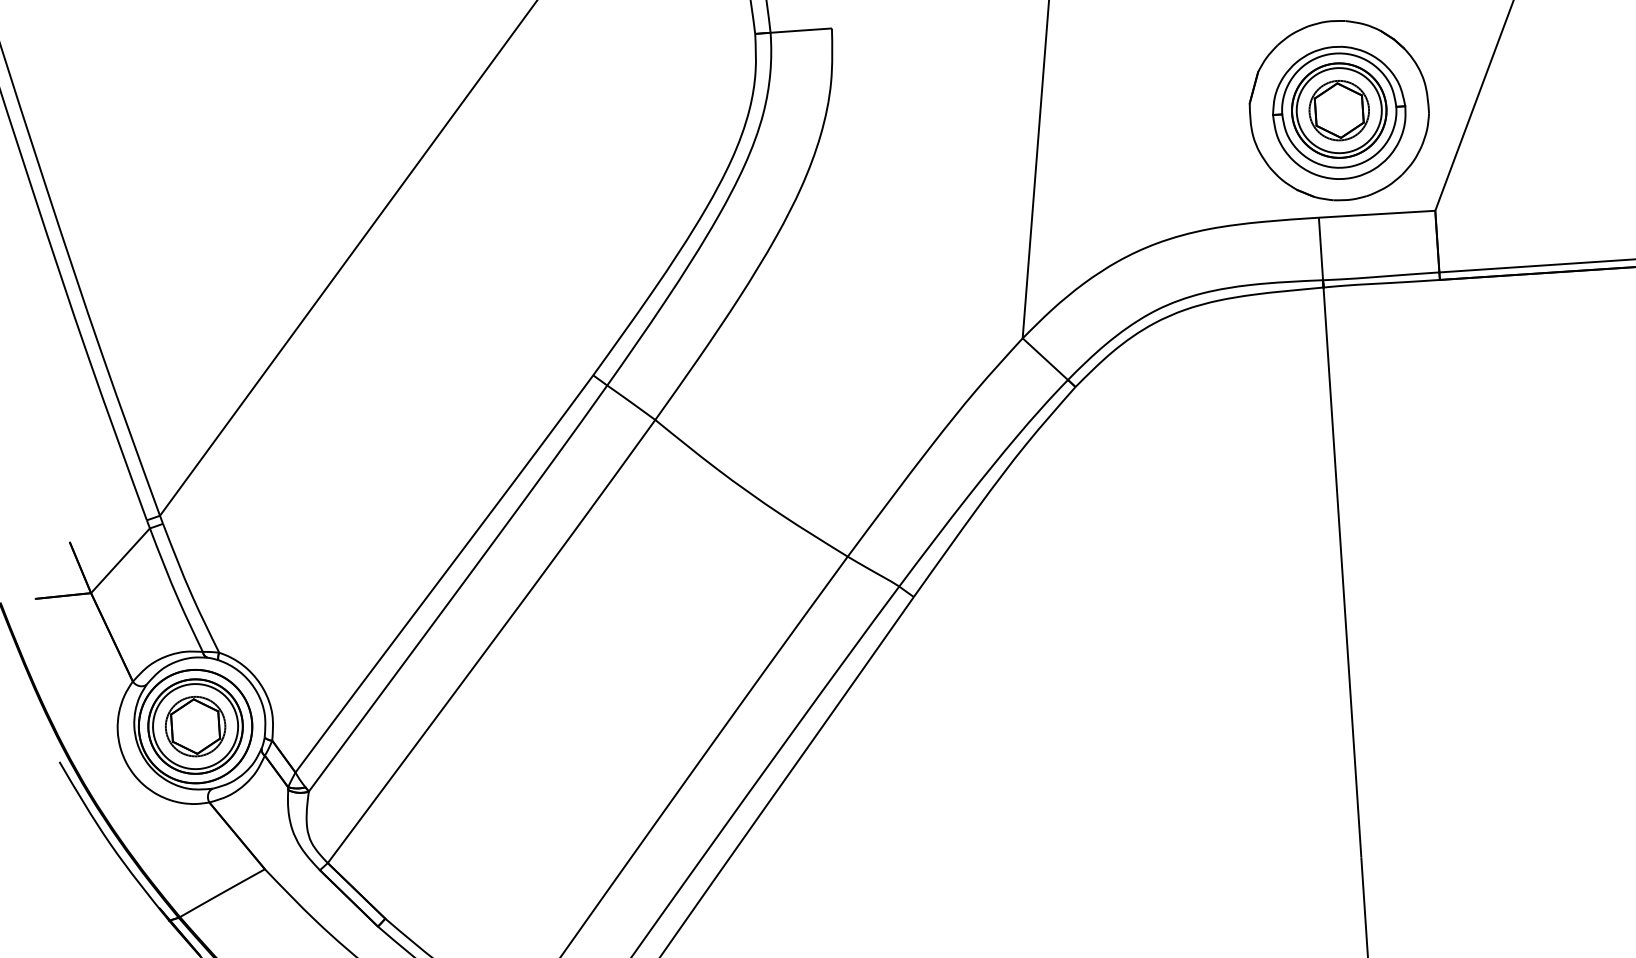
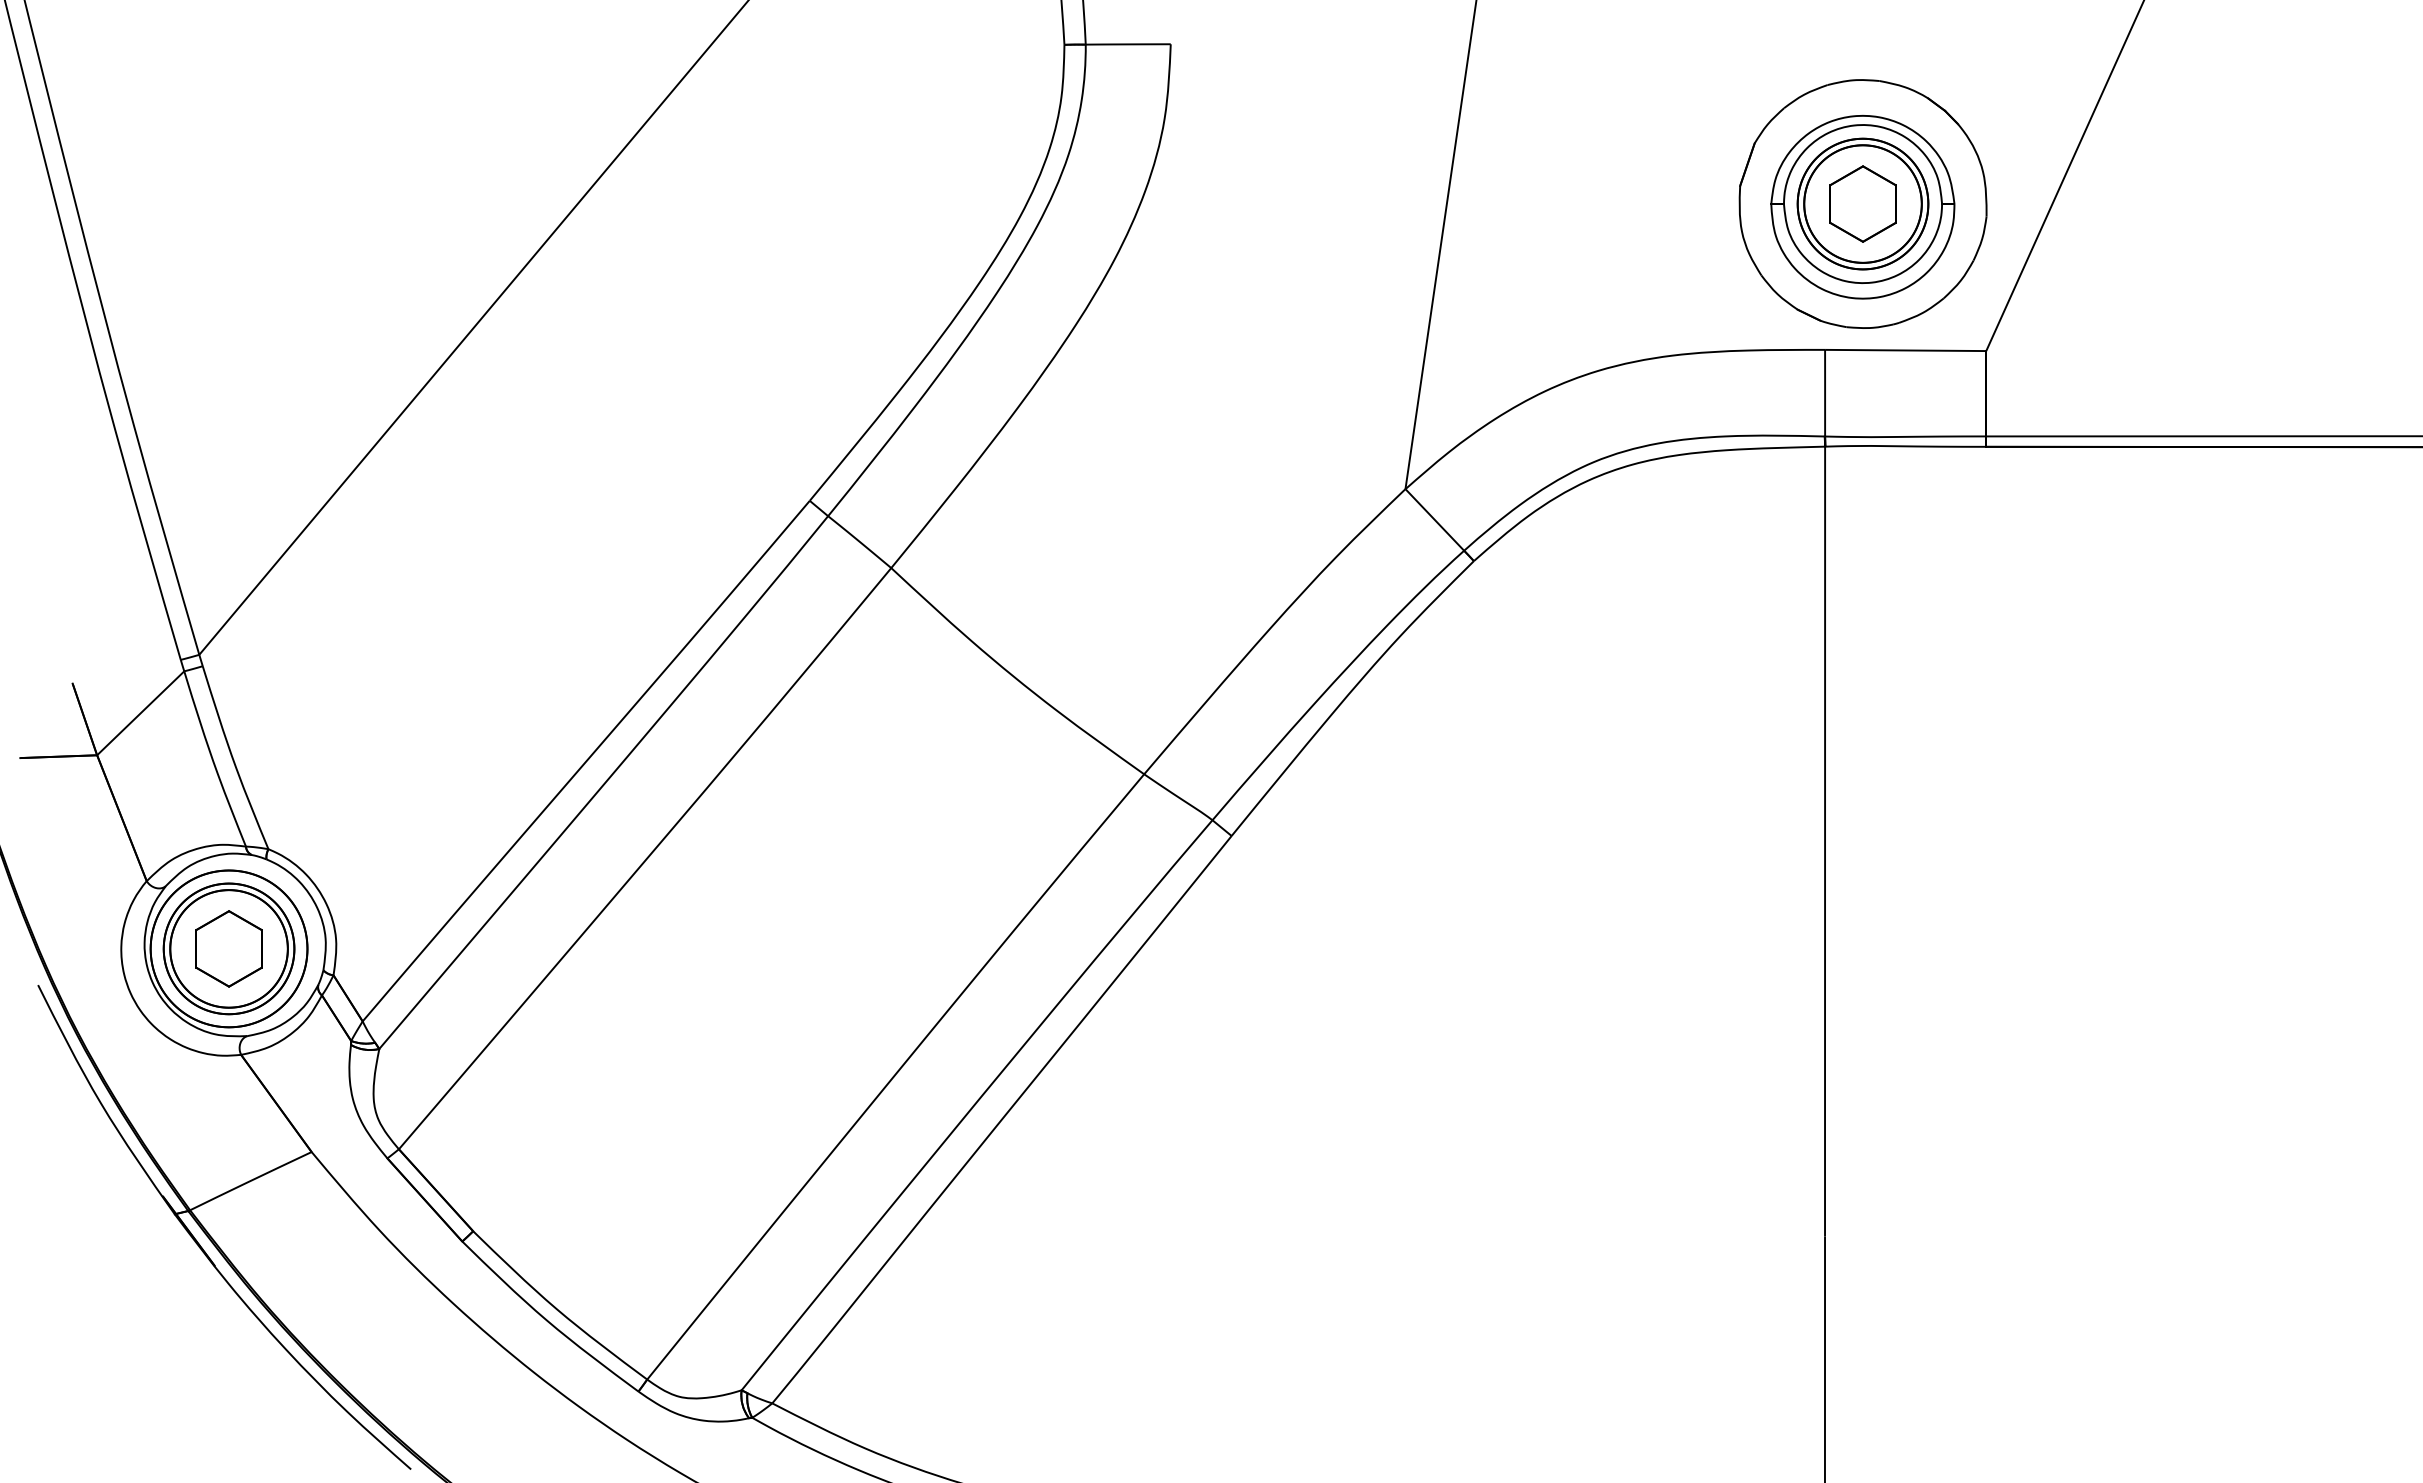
circle: (1338, 110) -> (1862, 203), size x1.43
circle: (195, 726) -> (228, 948), size x1.43

